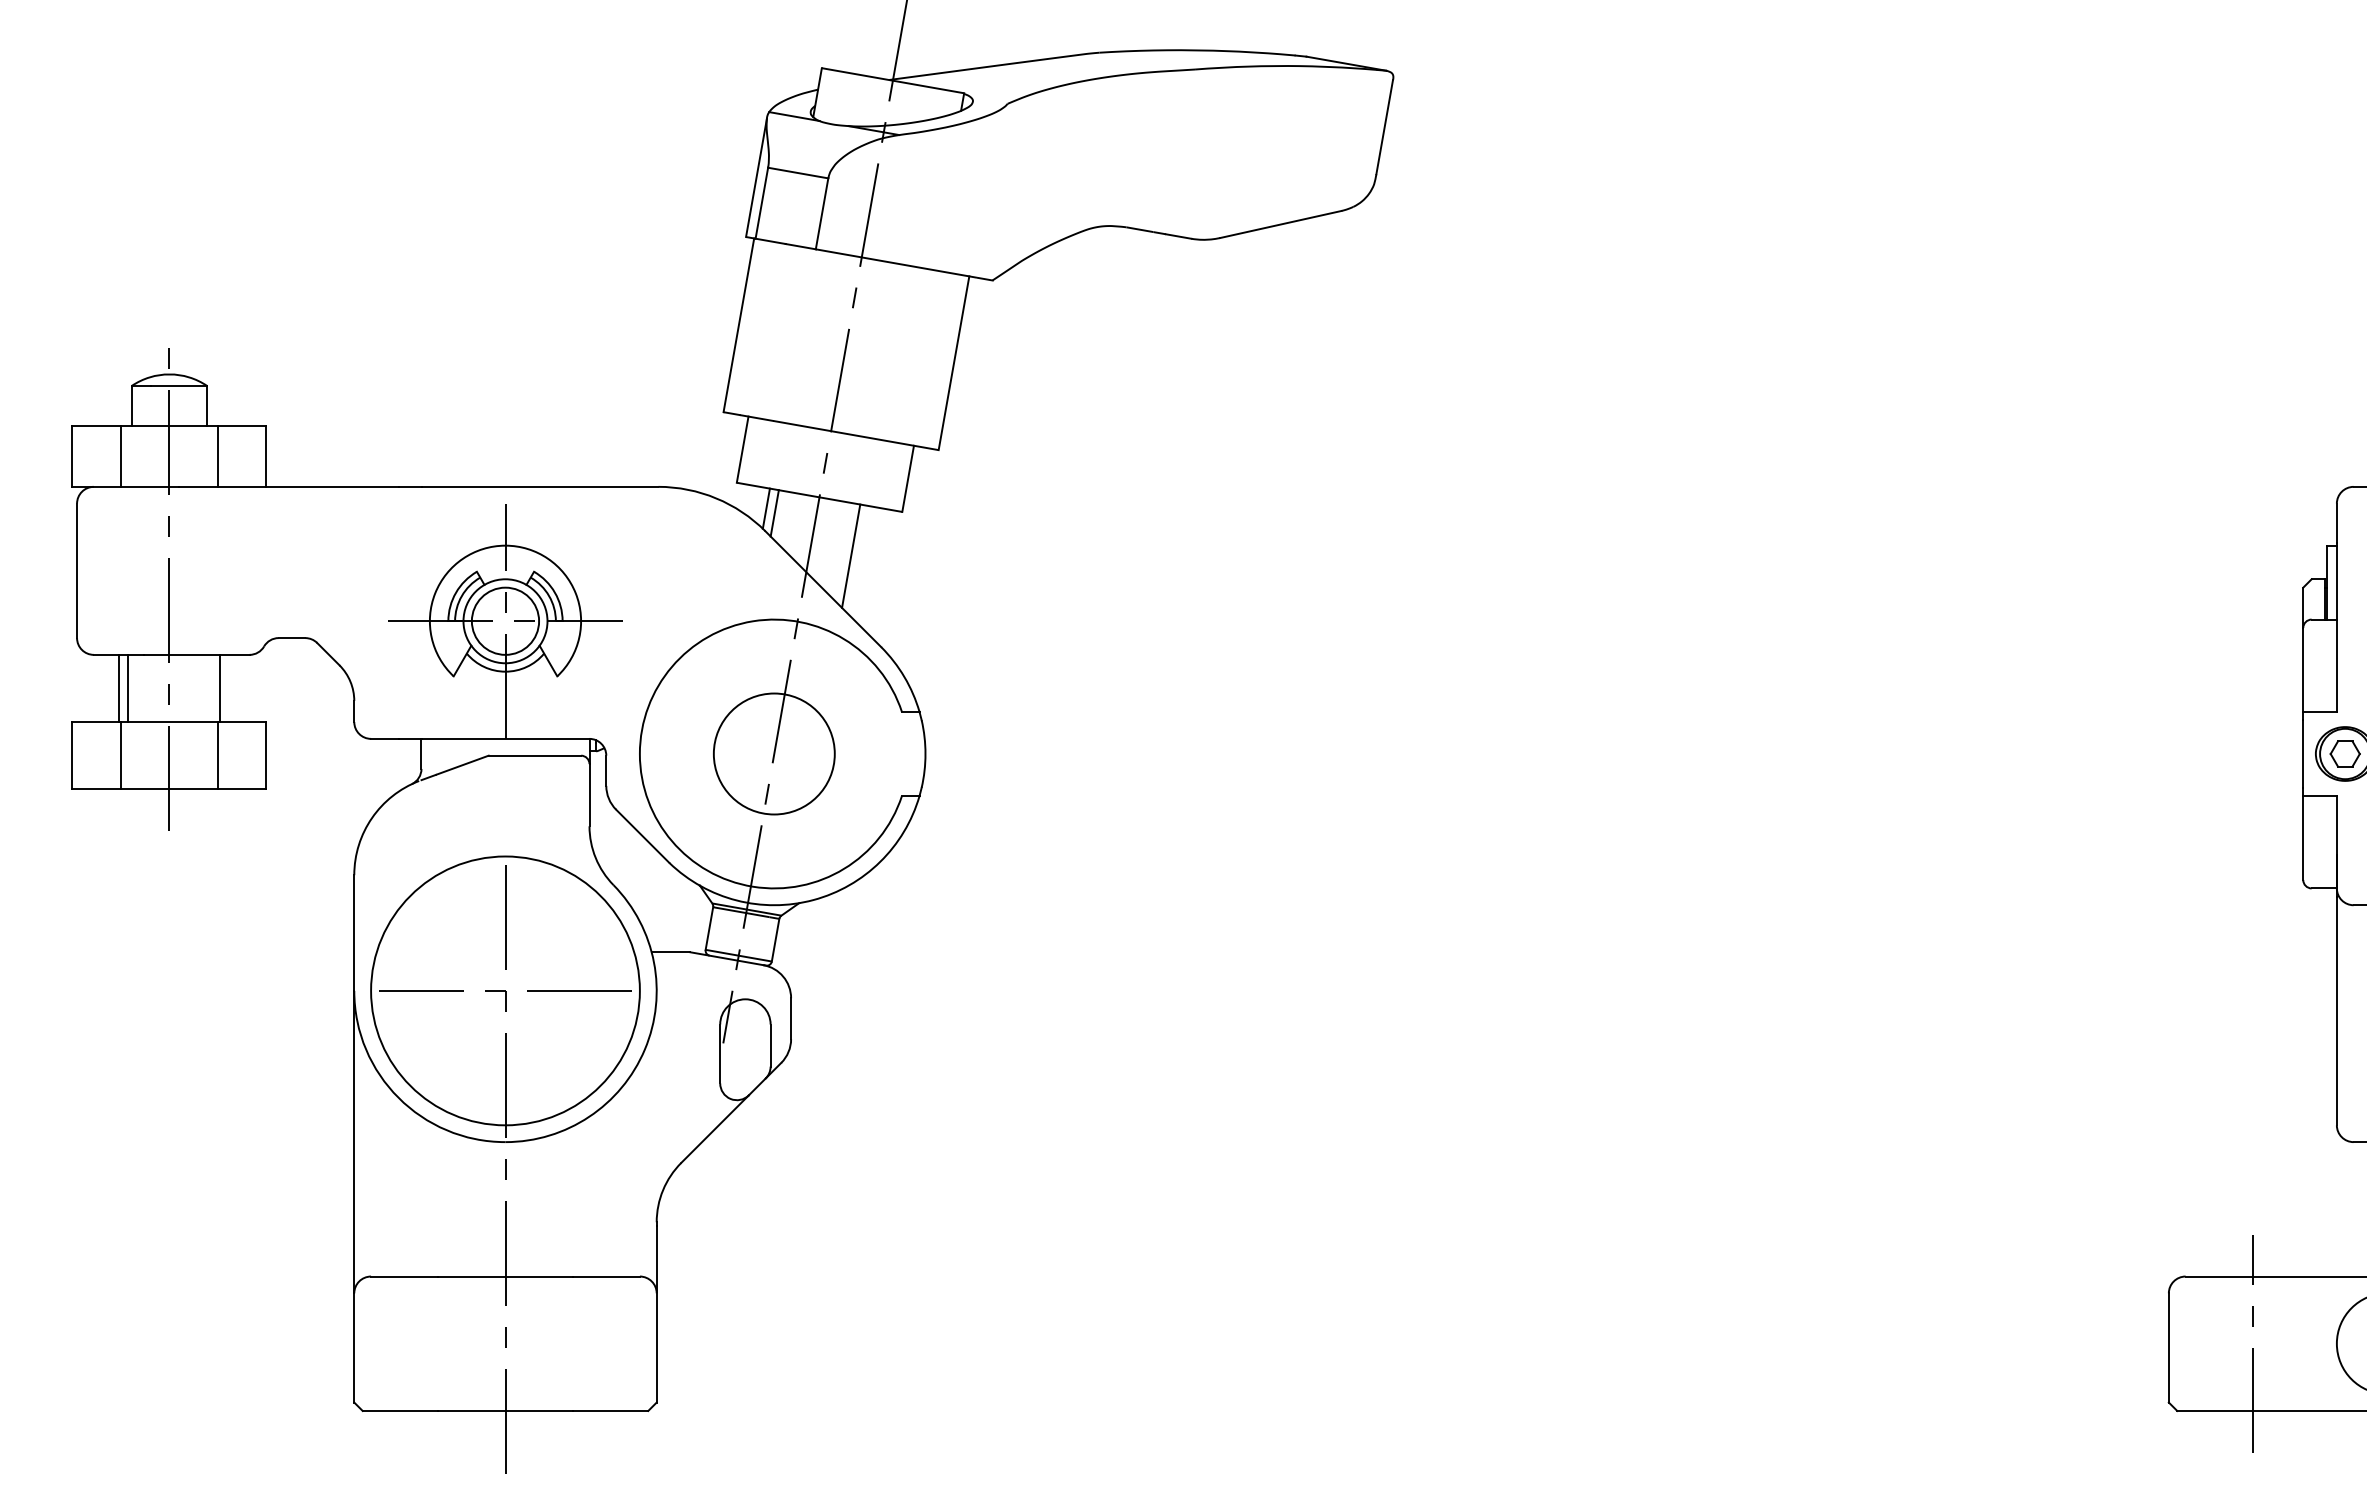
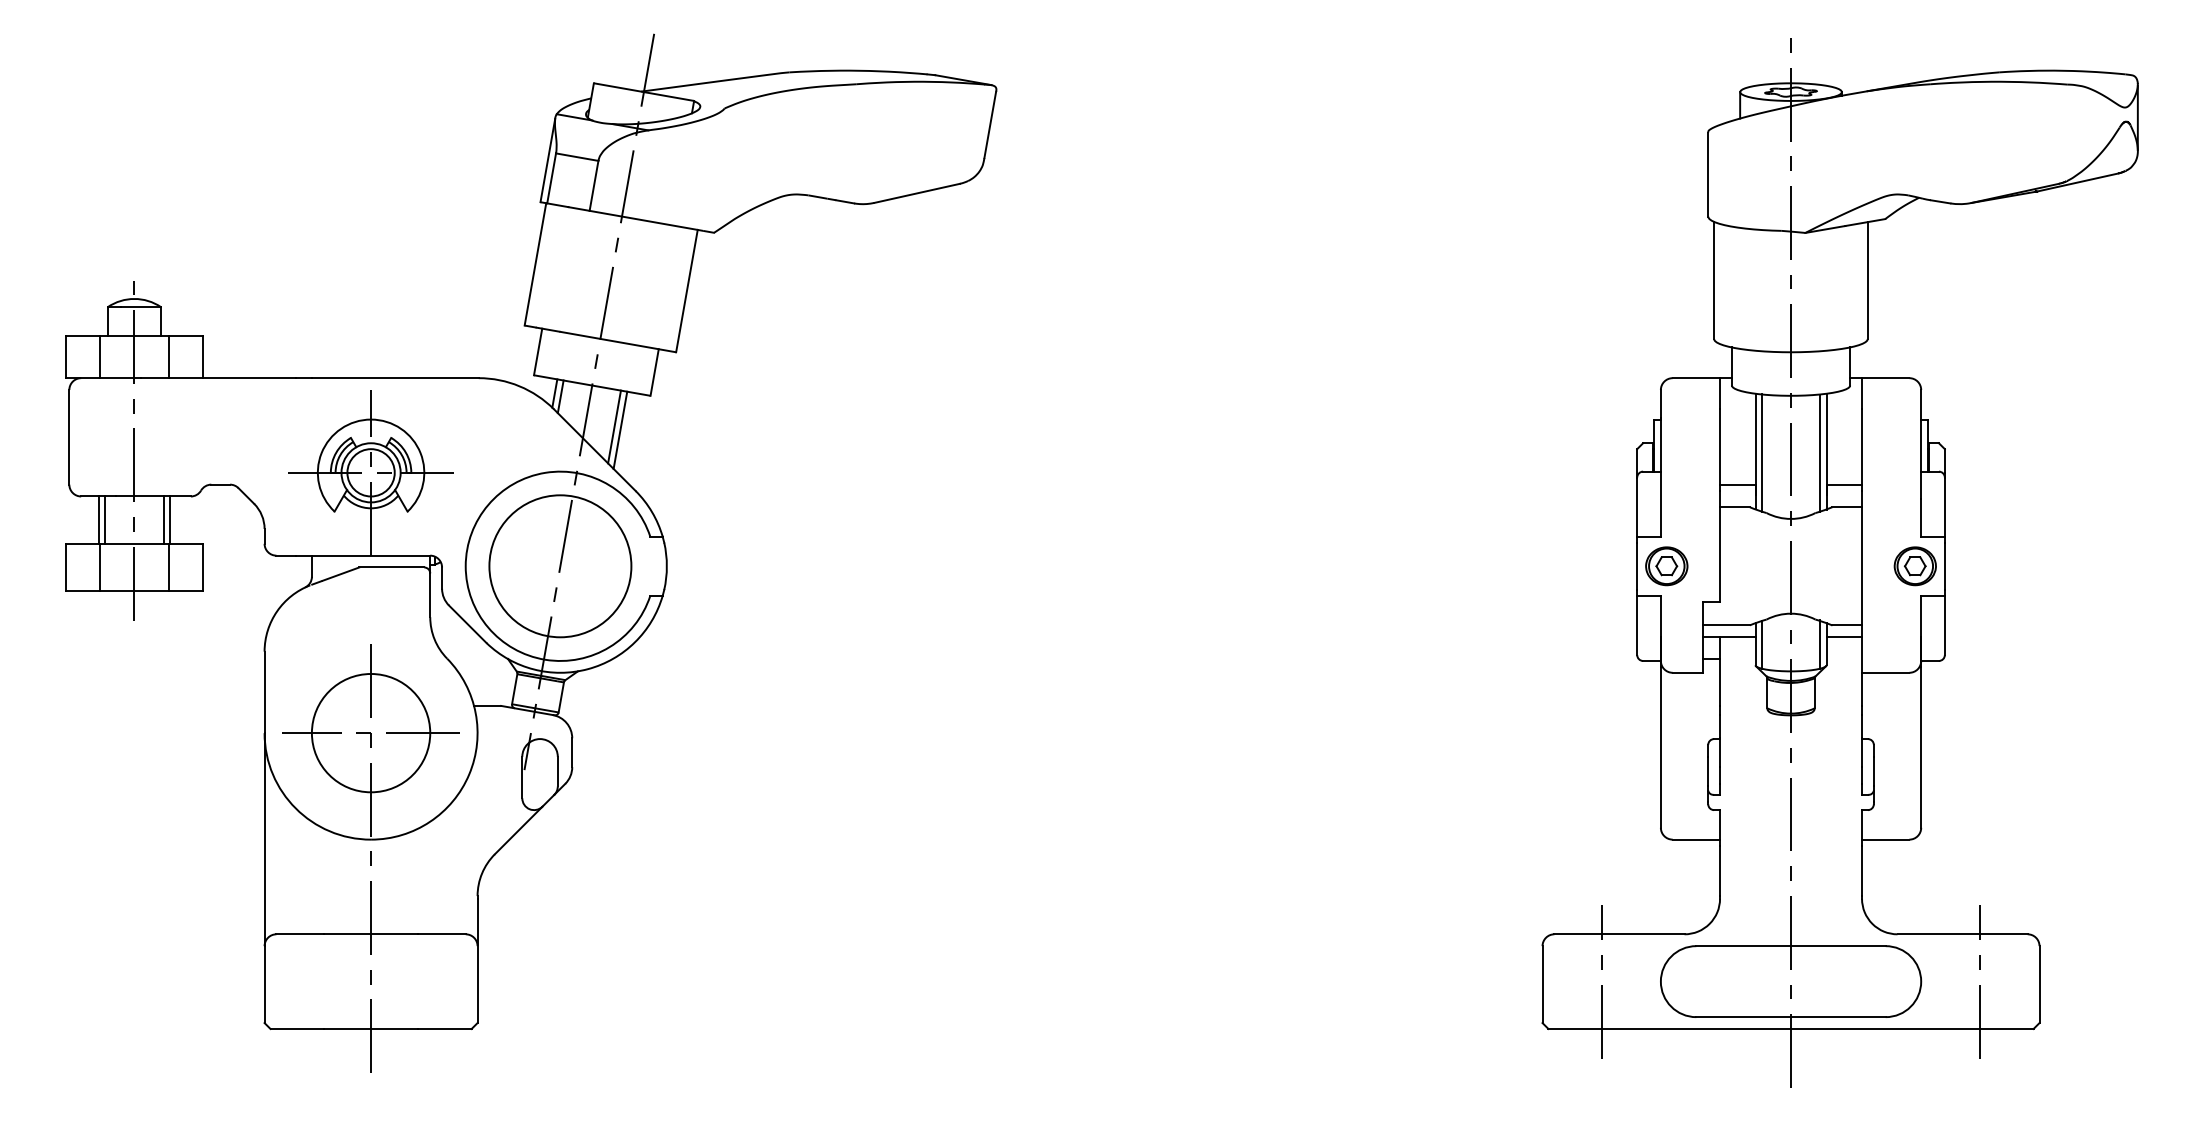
line: (859, 559) -> (620, 429), added
line: (210, 687) -> (163, 519), added
circle: (774, 754) -> (560, 566), size x1.67
circle: (504, 989) -> (370, 732), size x0.62

